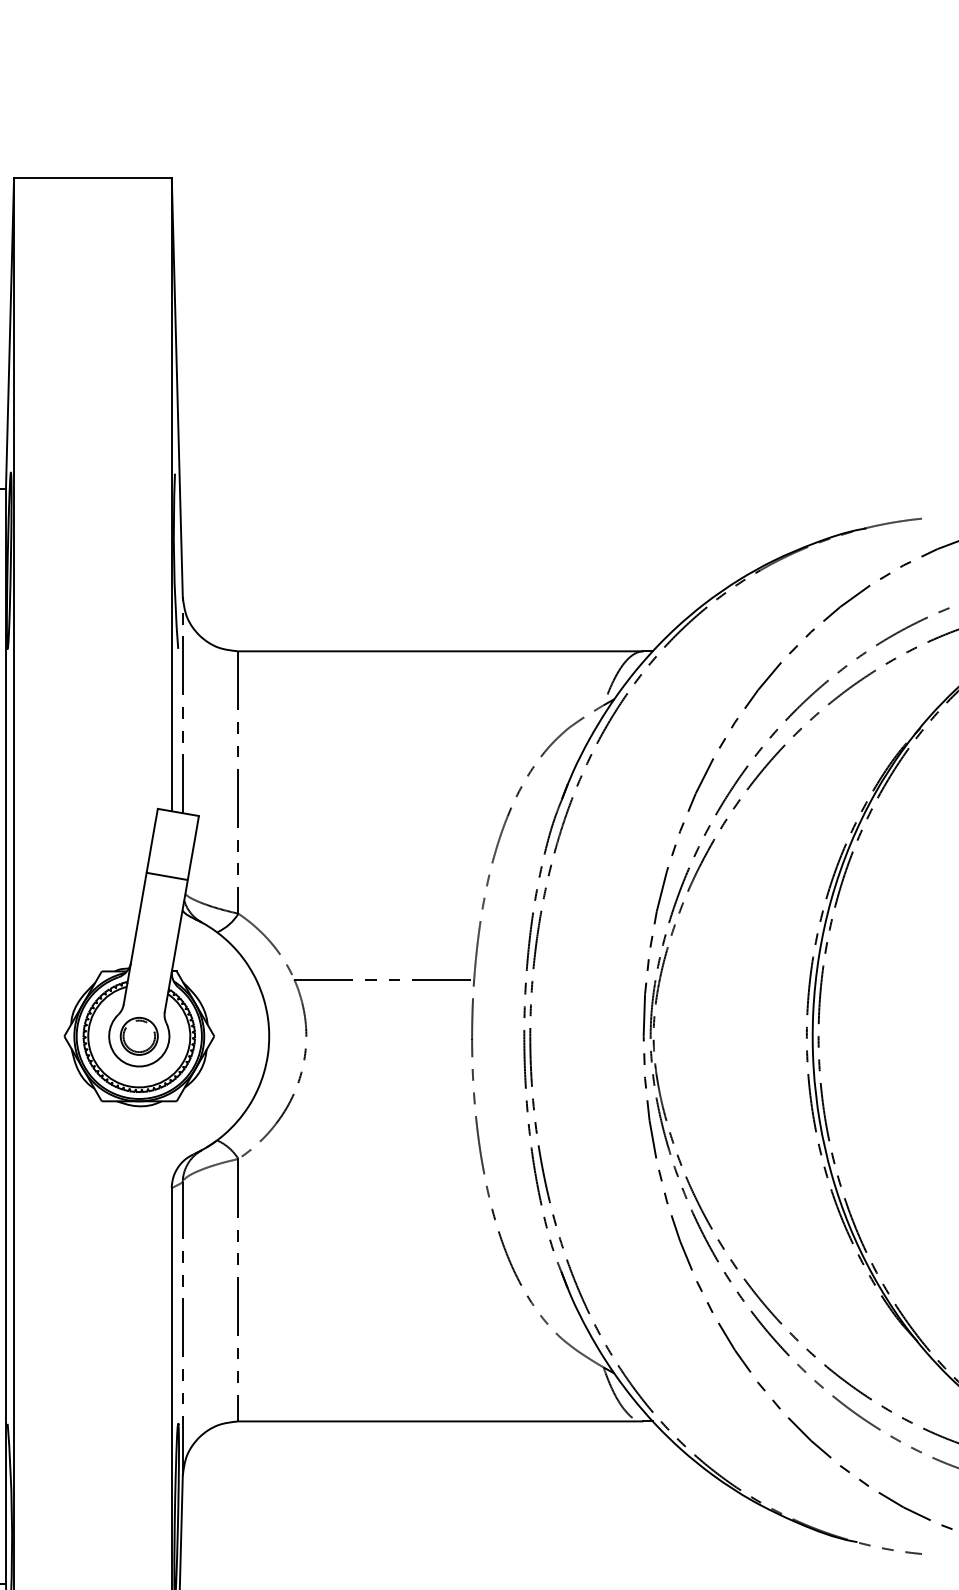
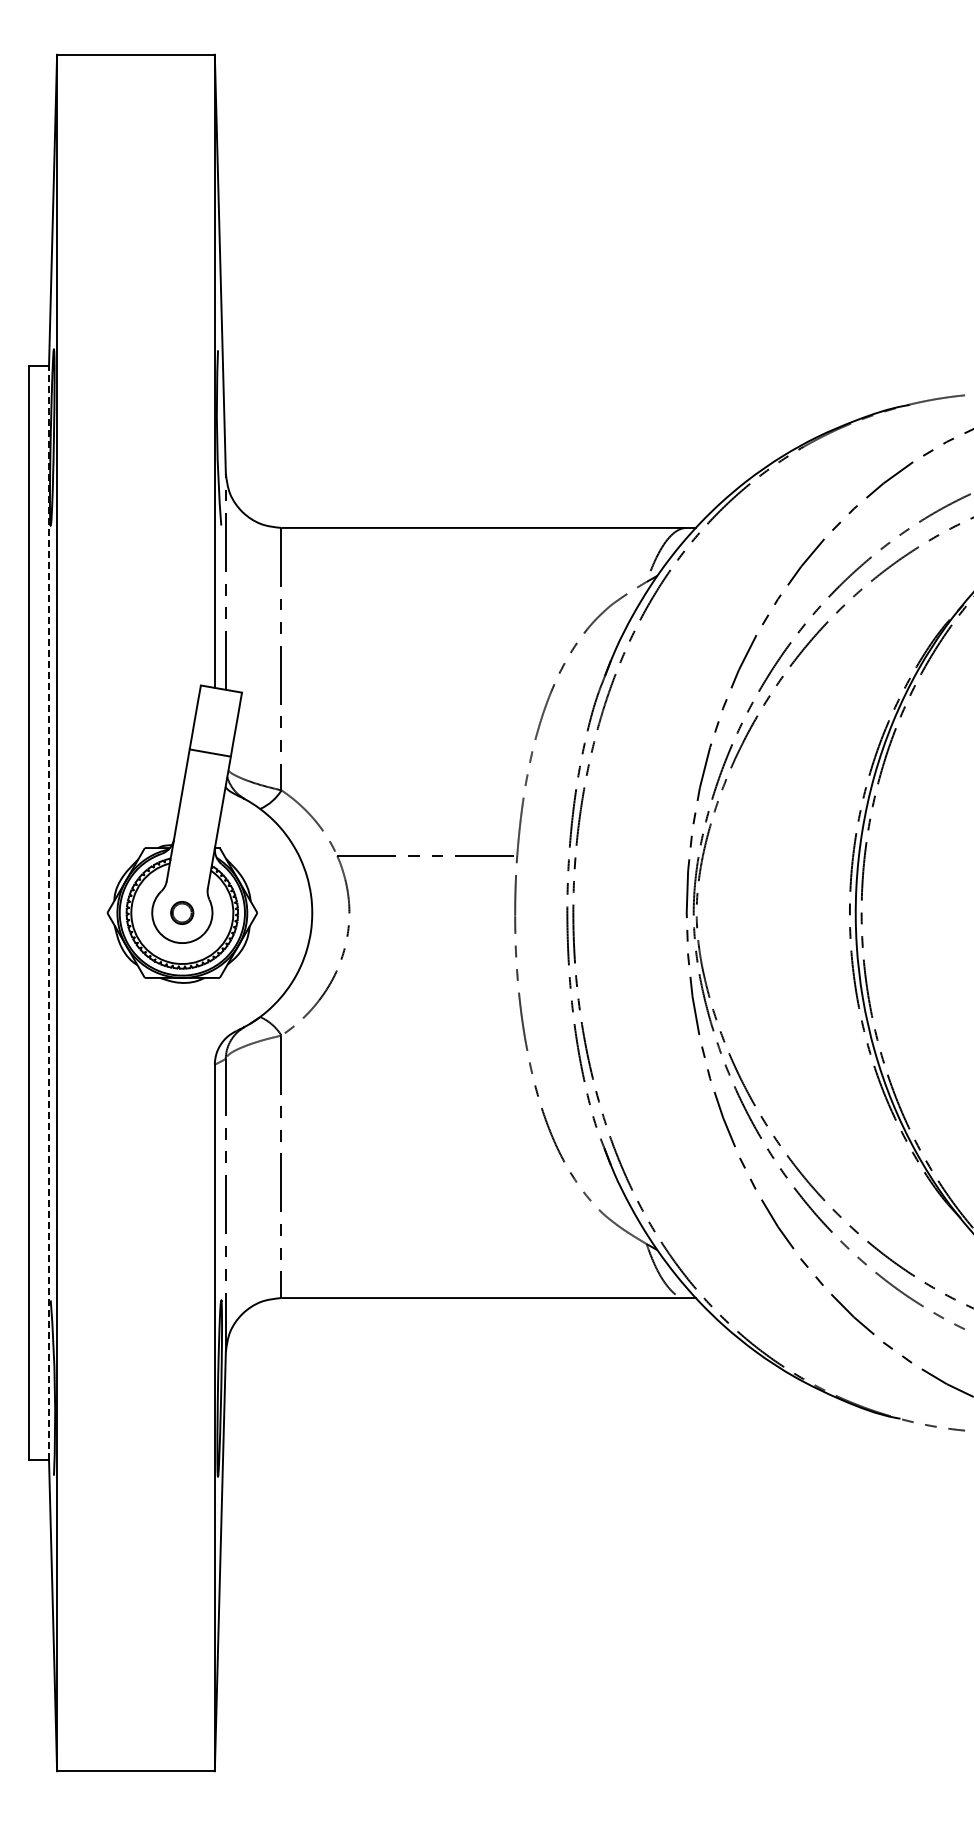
line: (6, 1035) -> (49, 912), solid -> dashed
part: (138, 1035) -> (181, 912), size x0.6

